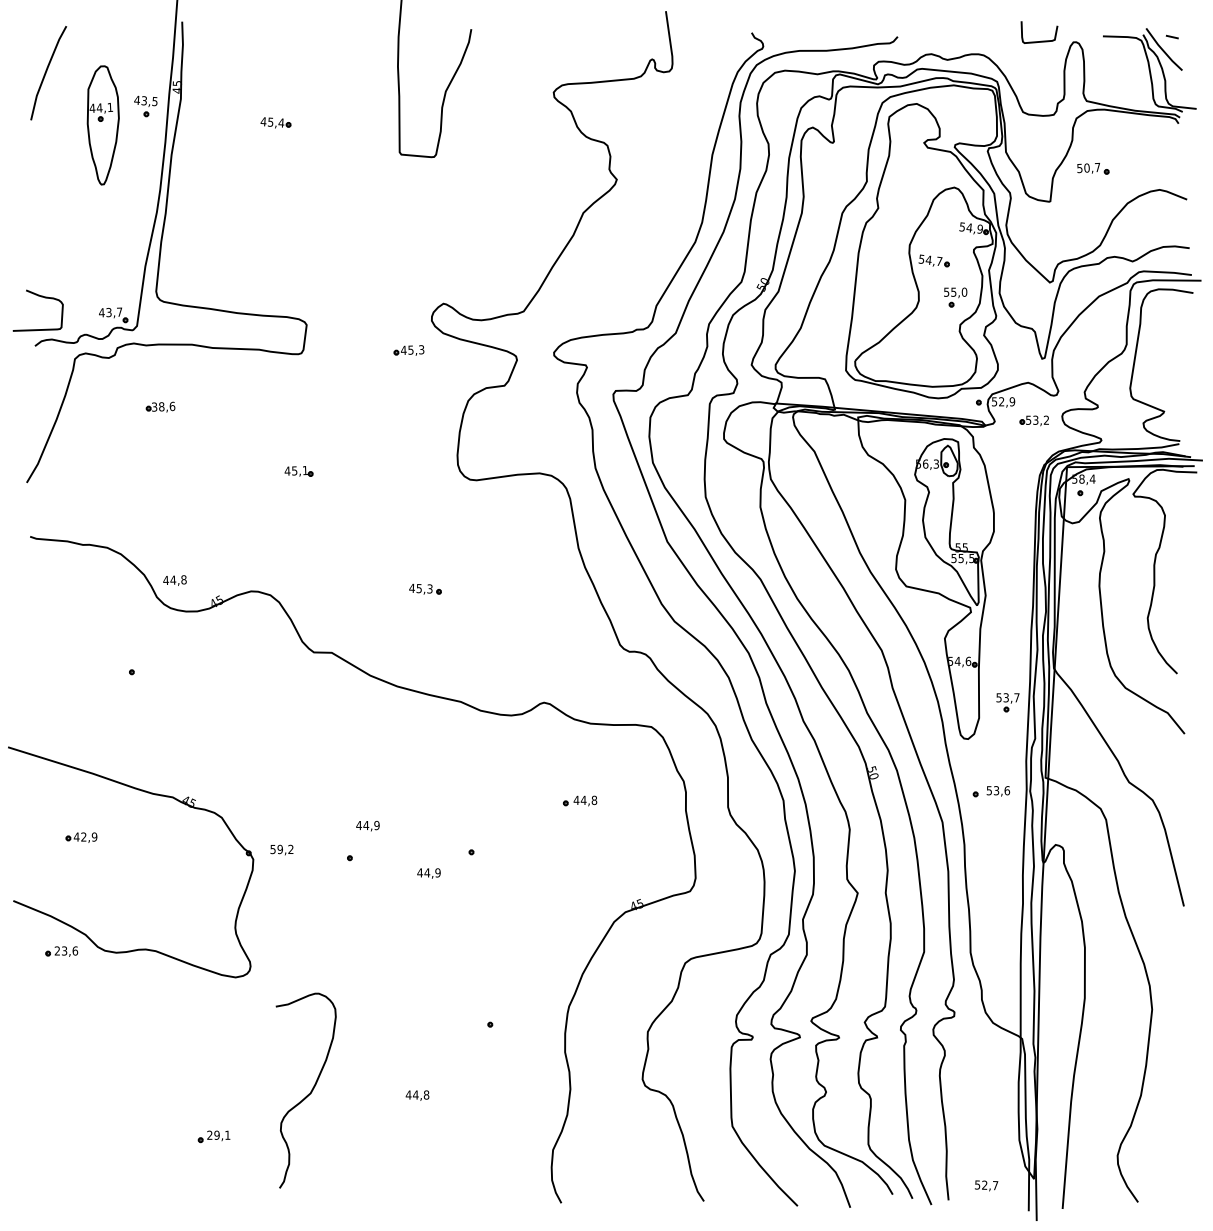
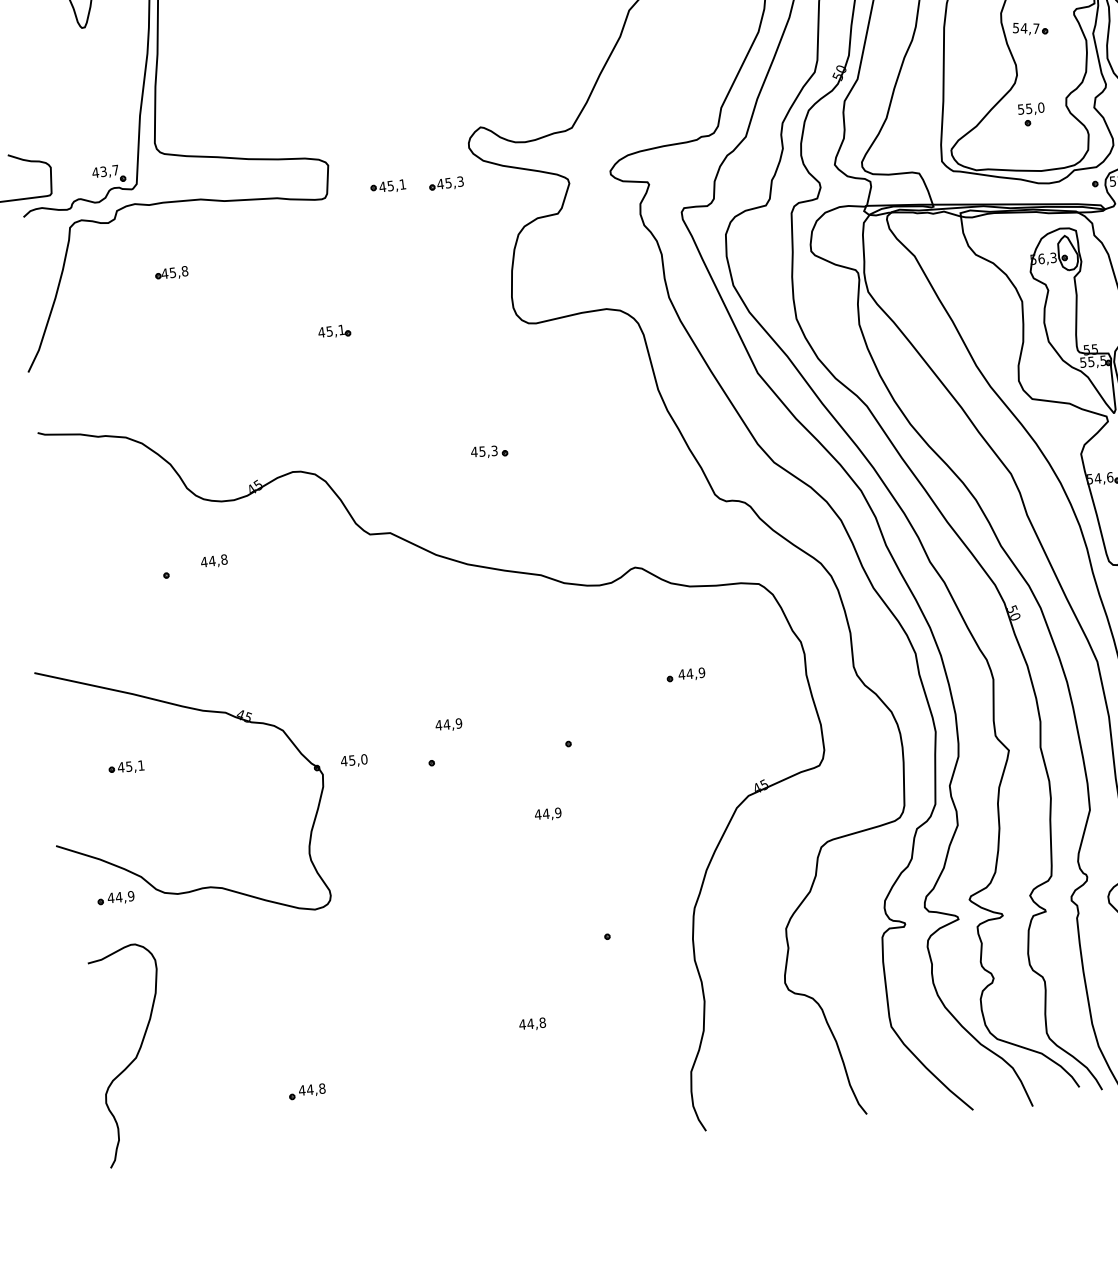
part: (955, 297) -> (1031, 114), moved
part: (357, 348) -> (387, 186), added
text: (163, 406) -> (174, 272), 38,6 -> 45,8
text: (174, 580) -> (213, 561), moved
text: (594, 800) -> (702, 672), 44,8 -> 44,9
text: (89, 836) -> (135, 765), 42,9 -> 45,1
text: (281, 849) -> (353, 760), 59,2 -> 45,0
text: (428, 873) -> (547, 814), moved
text: (66, 950) -> (121, 896), 23,6 -> 44,9
curve: (307, 1094) -> (132, 1059), moved
text: (218, 1134) -> (311, 1088), 29,1 -> 44,8

